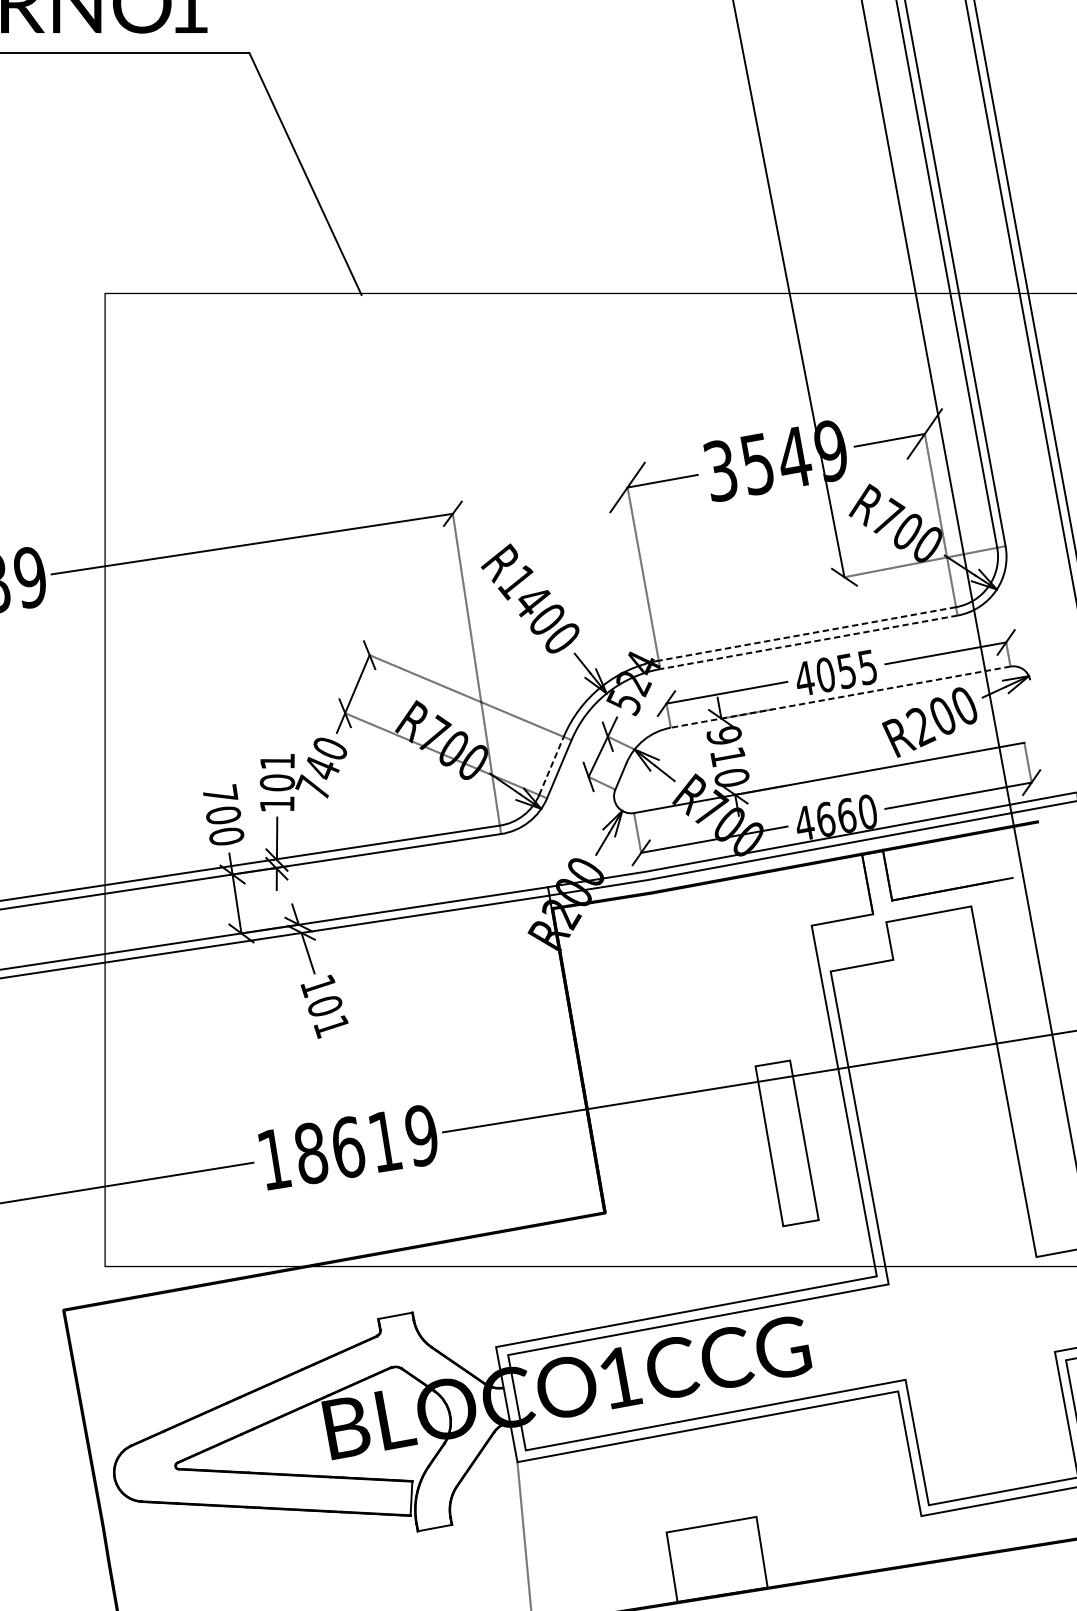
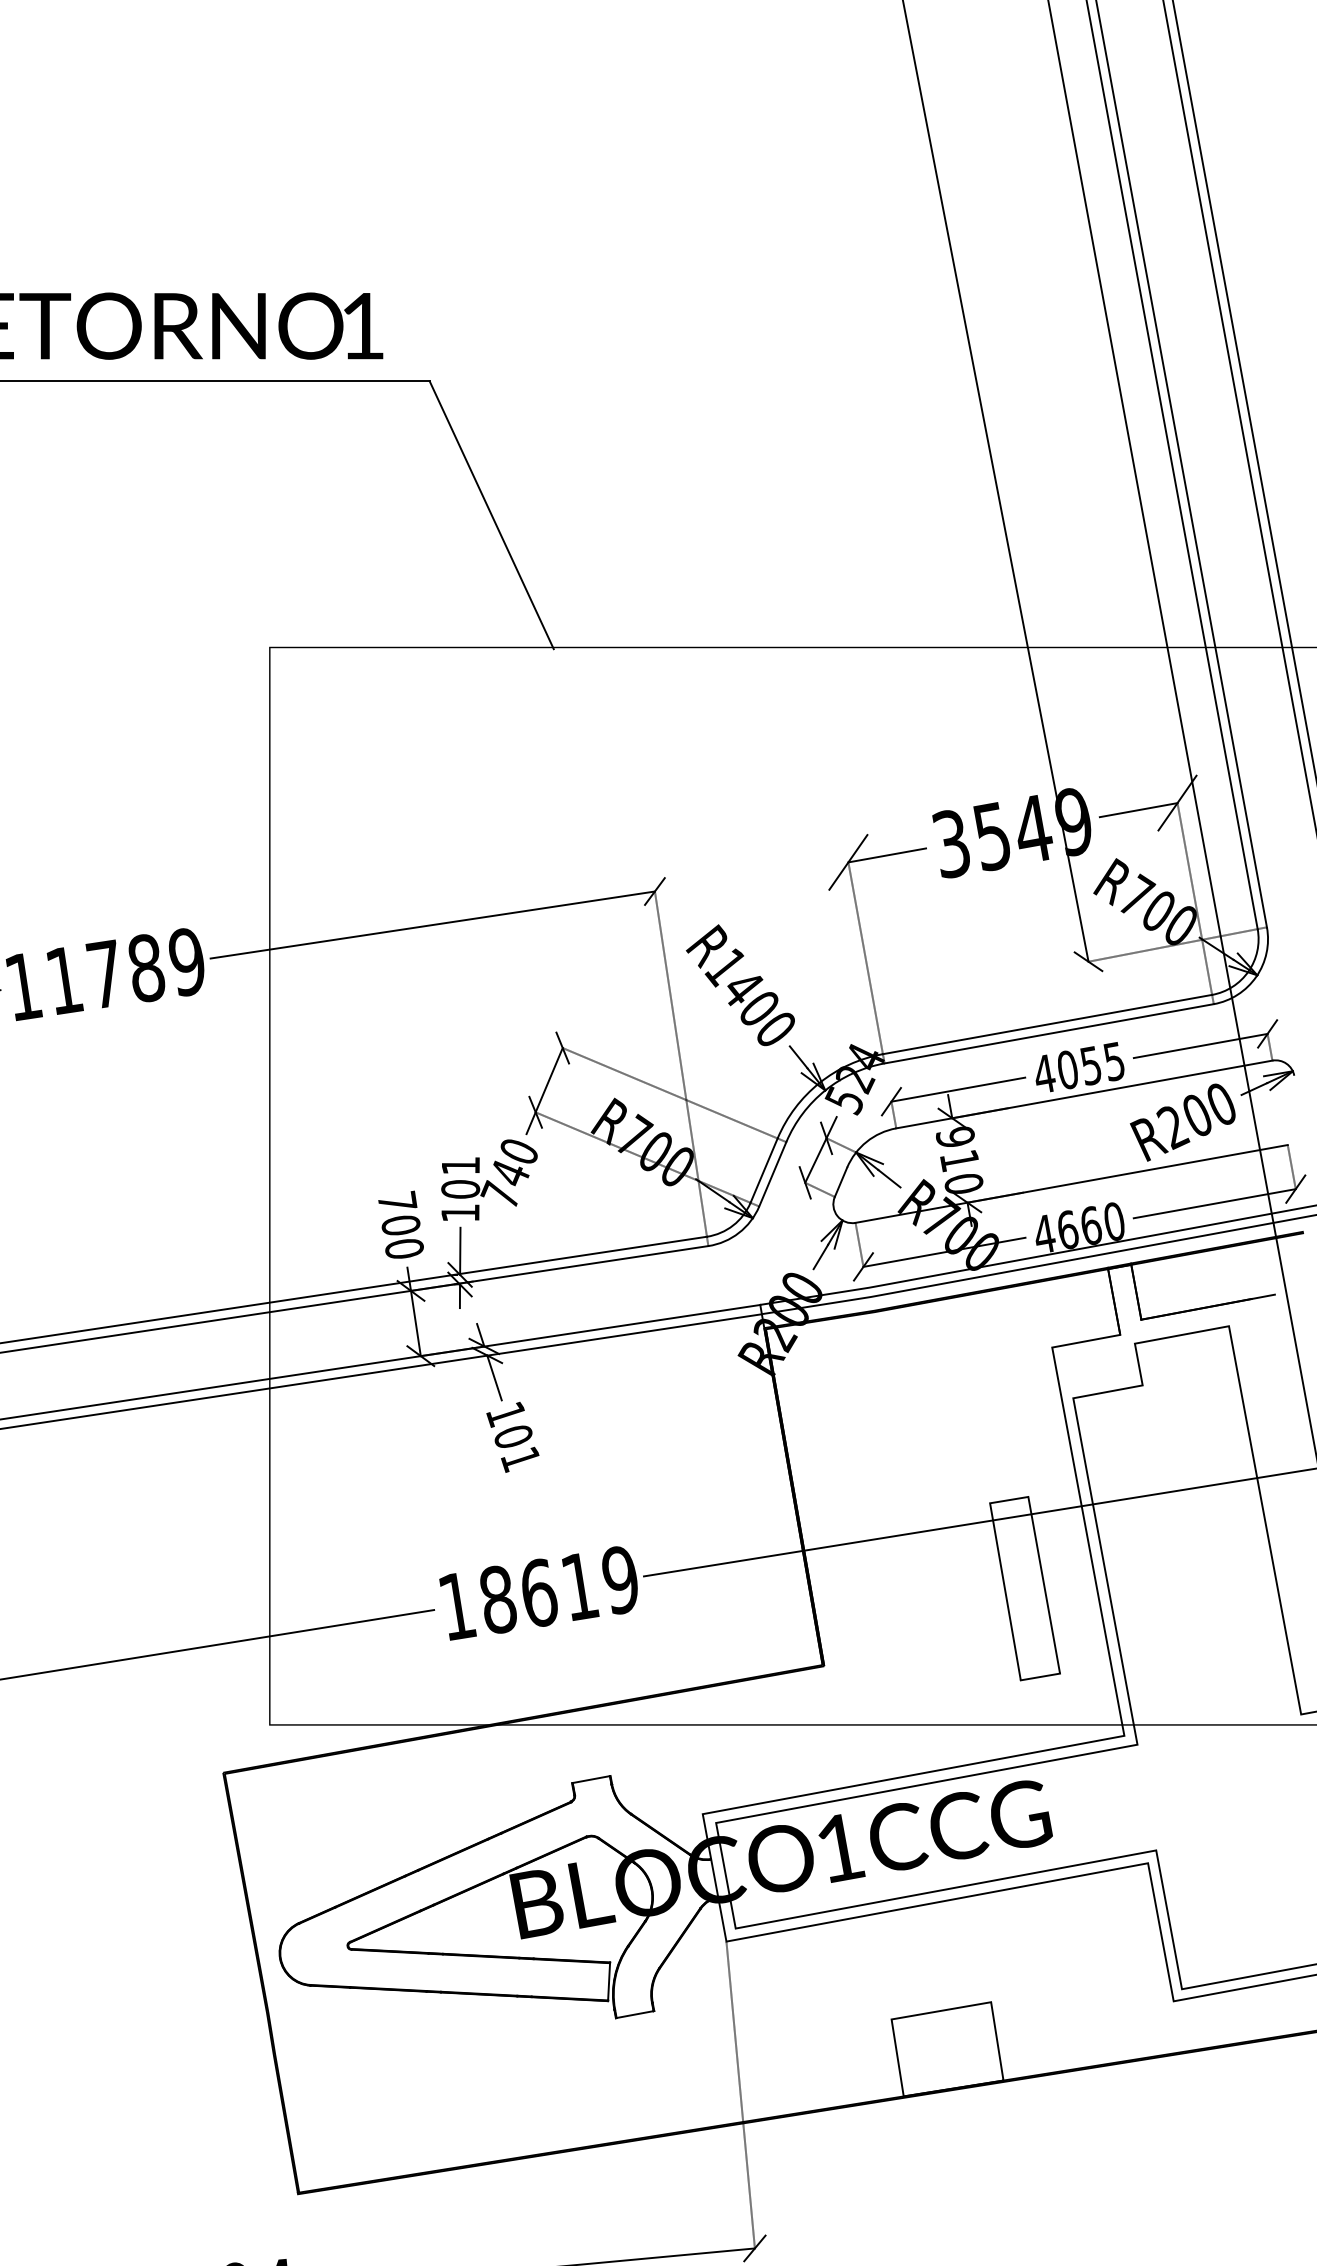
line: (807, 633) -> (1047, 1024), dashed -> solid
line: (808, 642) -> (1048, 1033), dashed -> solid
line: (839, 697) -> (1083, 1094), dashed -> solid
line: (551, 765) -> (764, 1170), dashed -> solid

